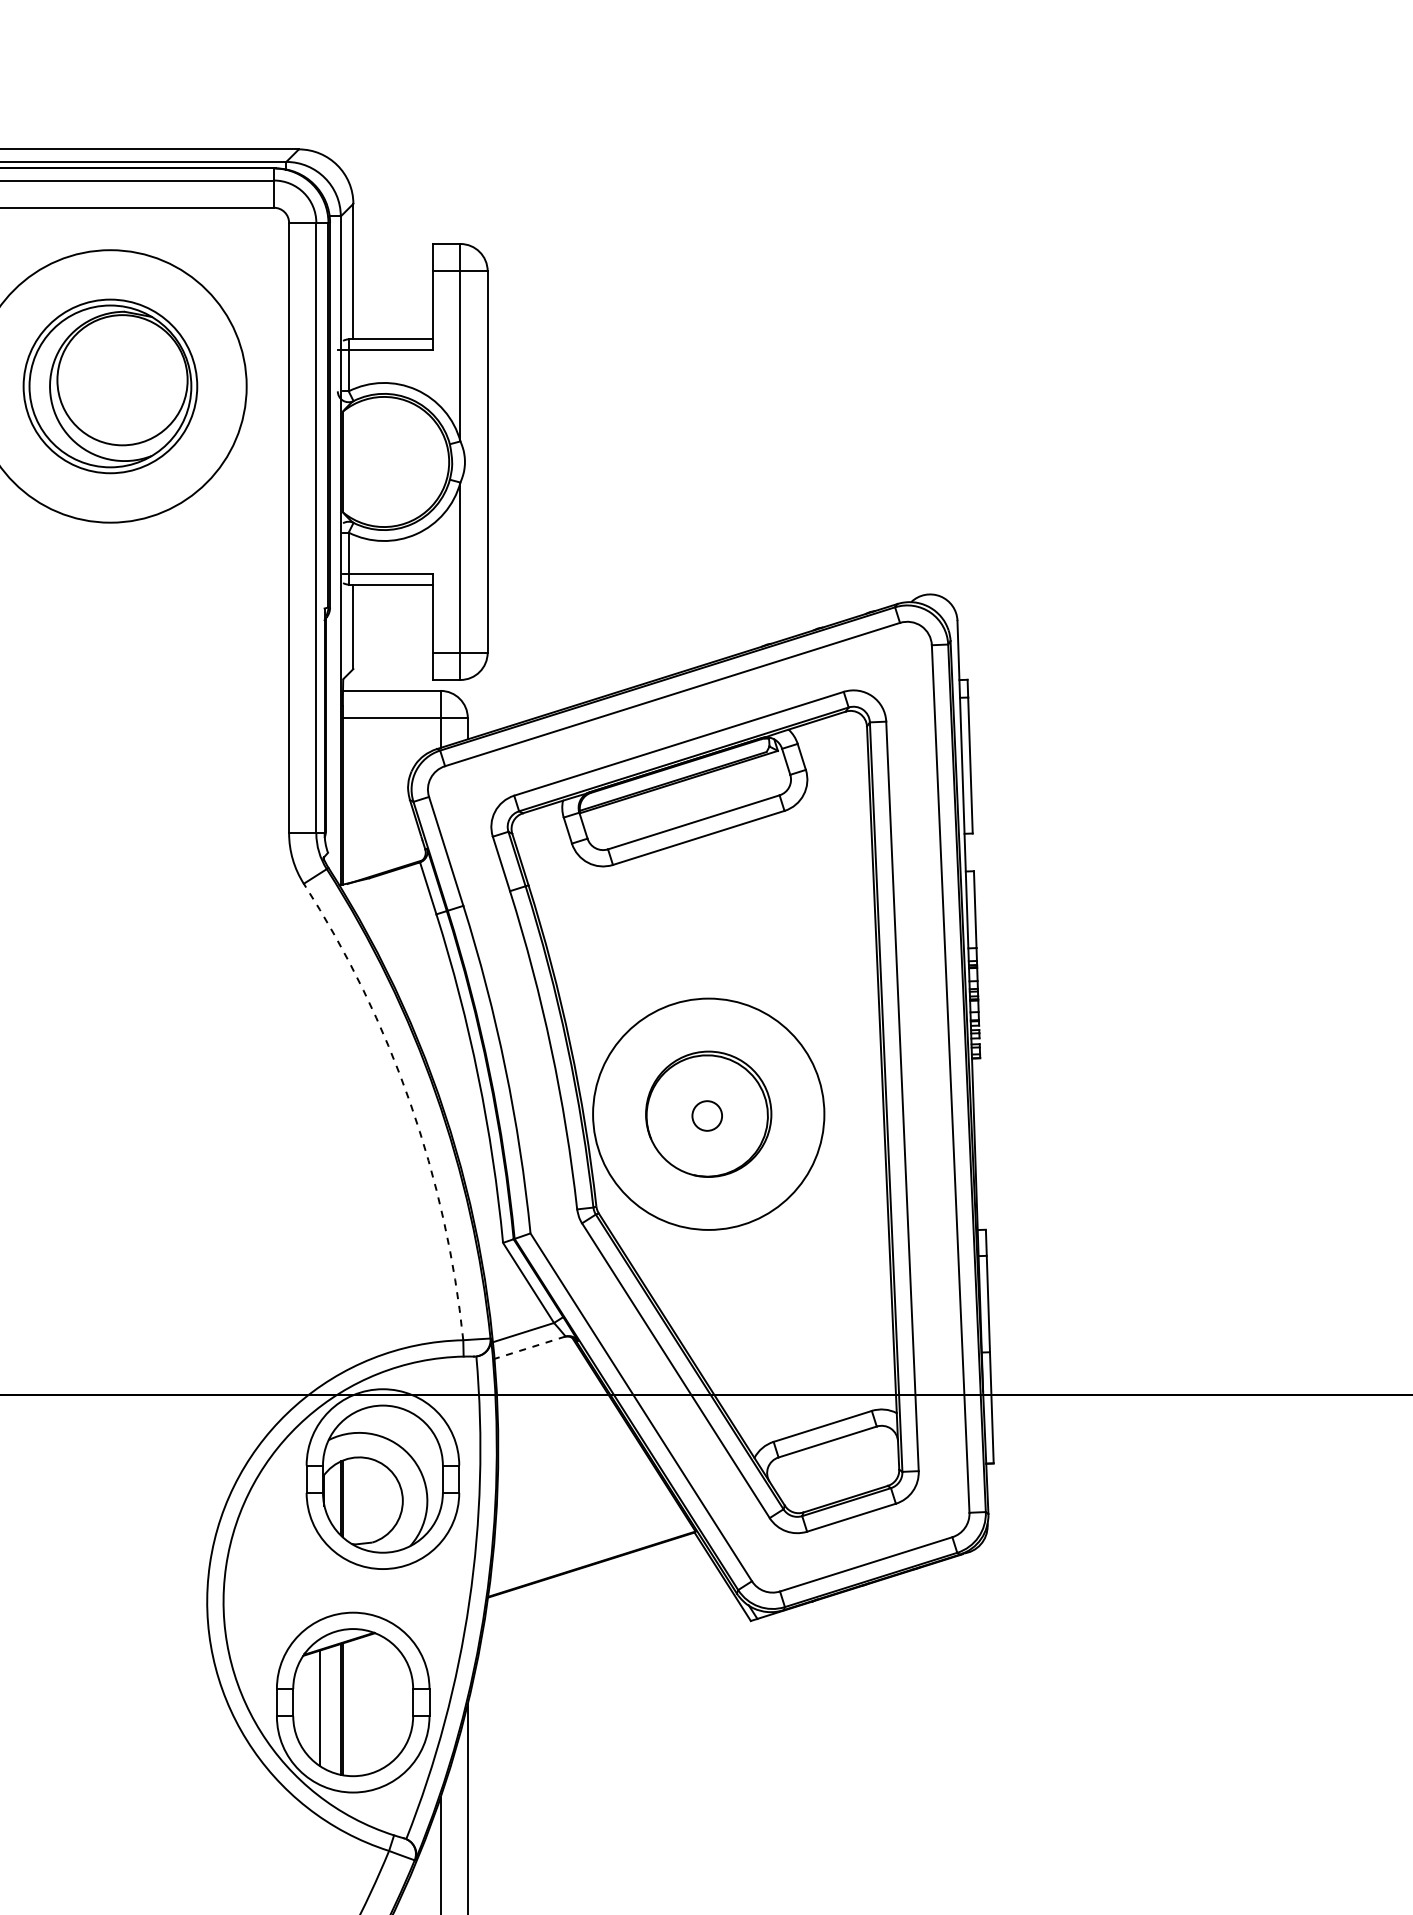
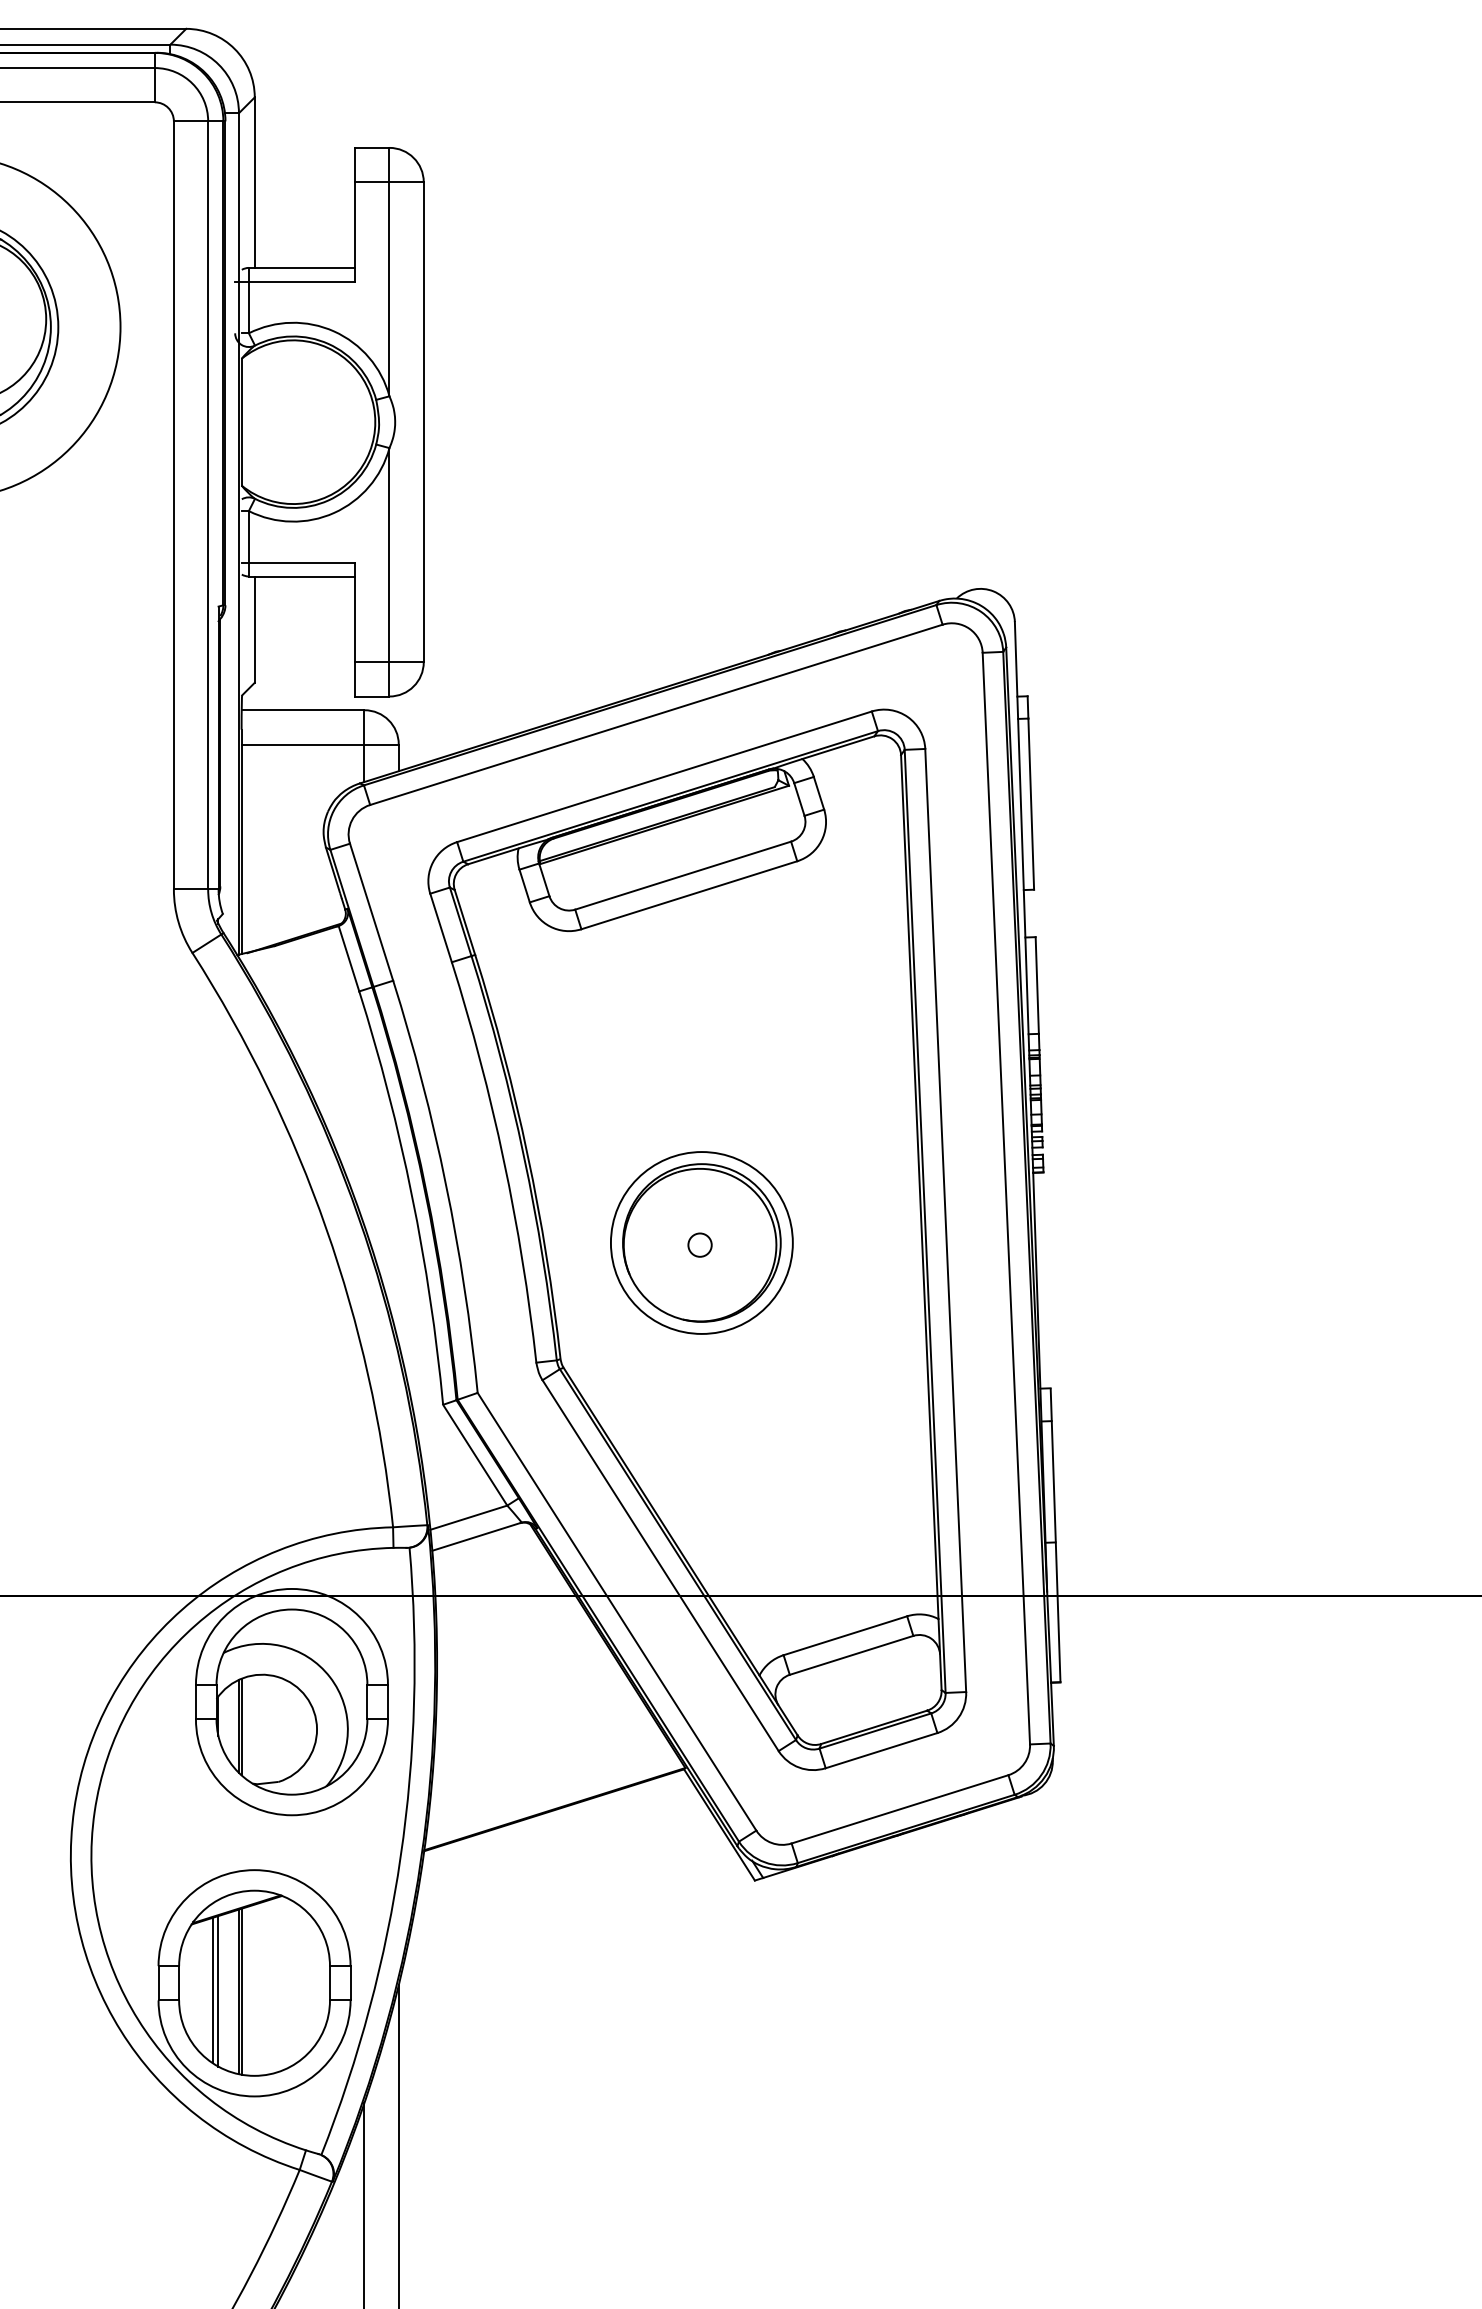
arc: (410, 1102) -> (326, 1228), dashed -> solid
circle: (708, 1114) -> (701, 1243), size x0.62
circle: (707, 1115) -> (700, 1244), size x0.62
line: (529, 1347) -> (476, 1536), dashed -> solid
line: (324, 1708) -> (218, 1990), added

